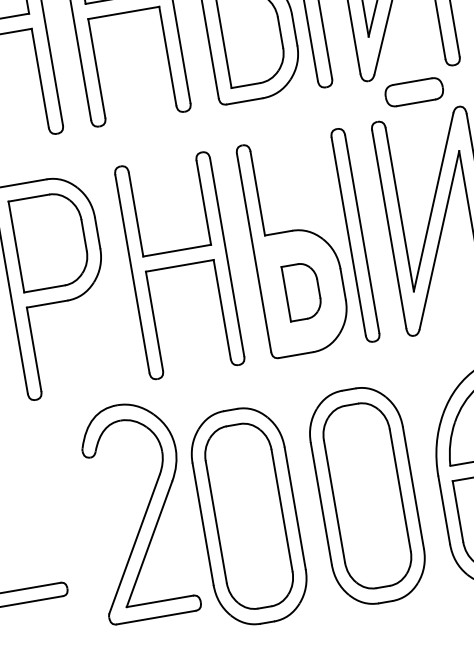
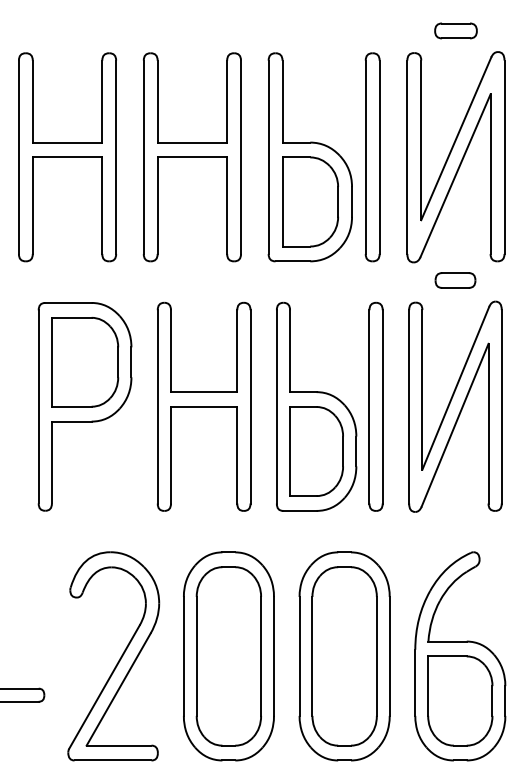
part: (414, 92) -> (455, 280), size x0.71
part: (302, 291) -> (316, 451), size x1.67
part: (144, 512) -> (119, 658), moved

